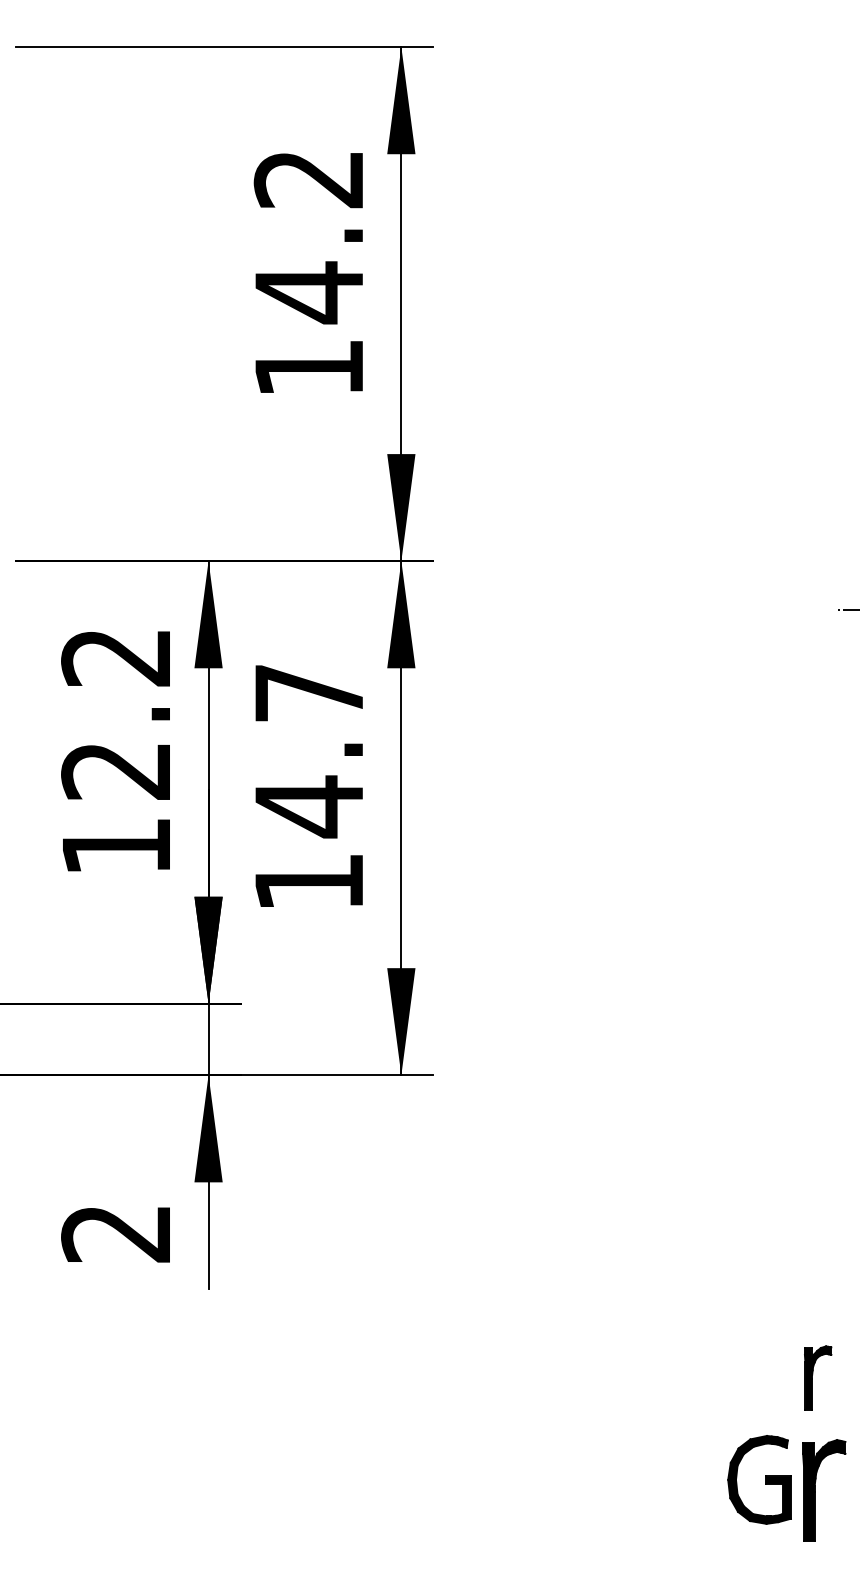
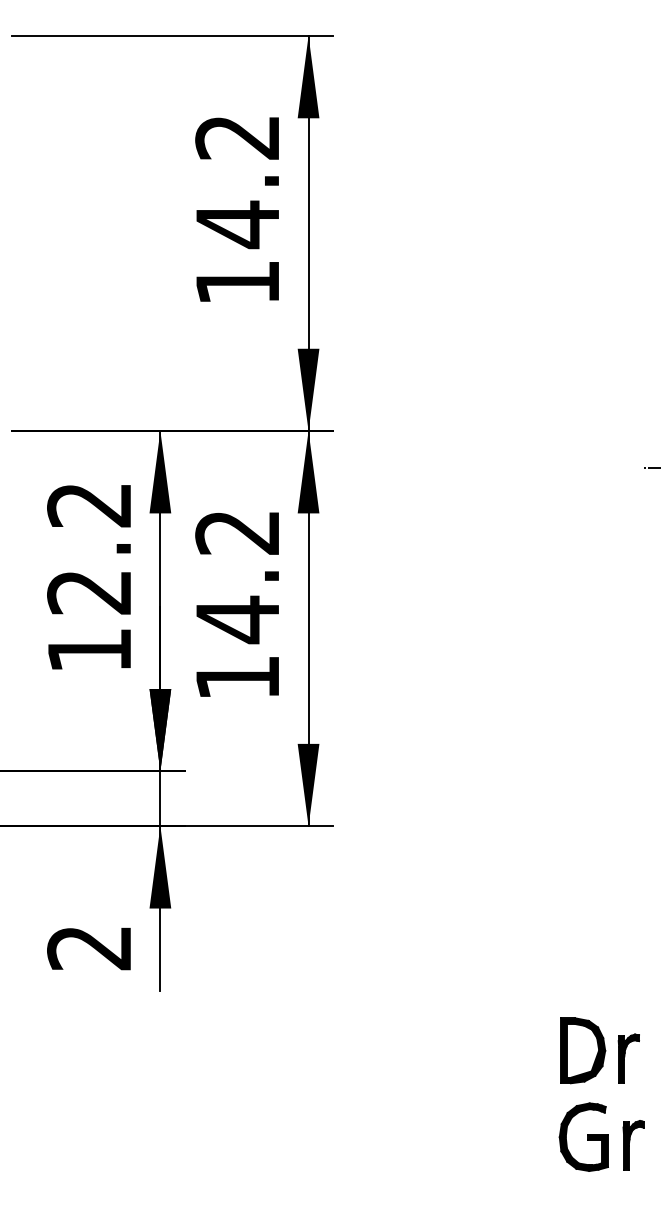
text: (307, 693) -> (236, 532), 14.7 -> 14.2
part: (758, 1367) -> (583, 1050), added
part: (824, 1489) -> (633, 1144), size x0.62

